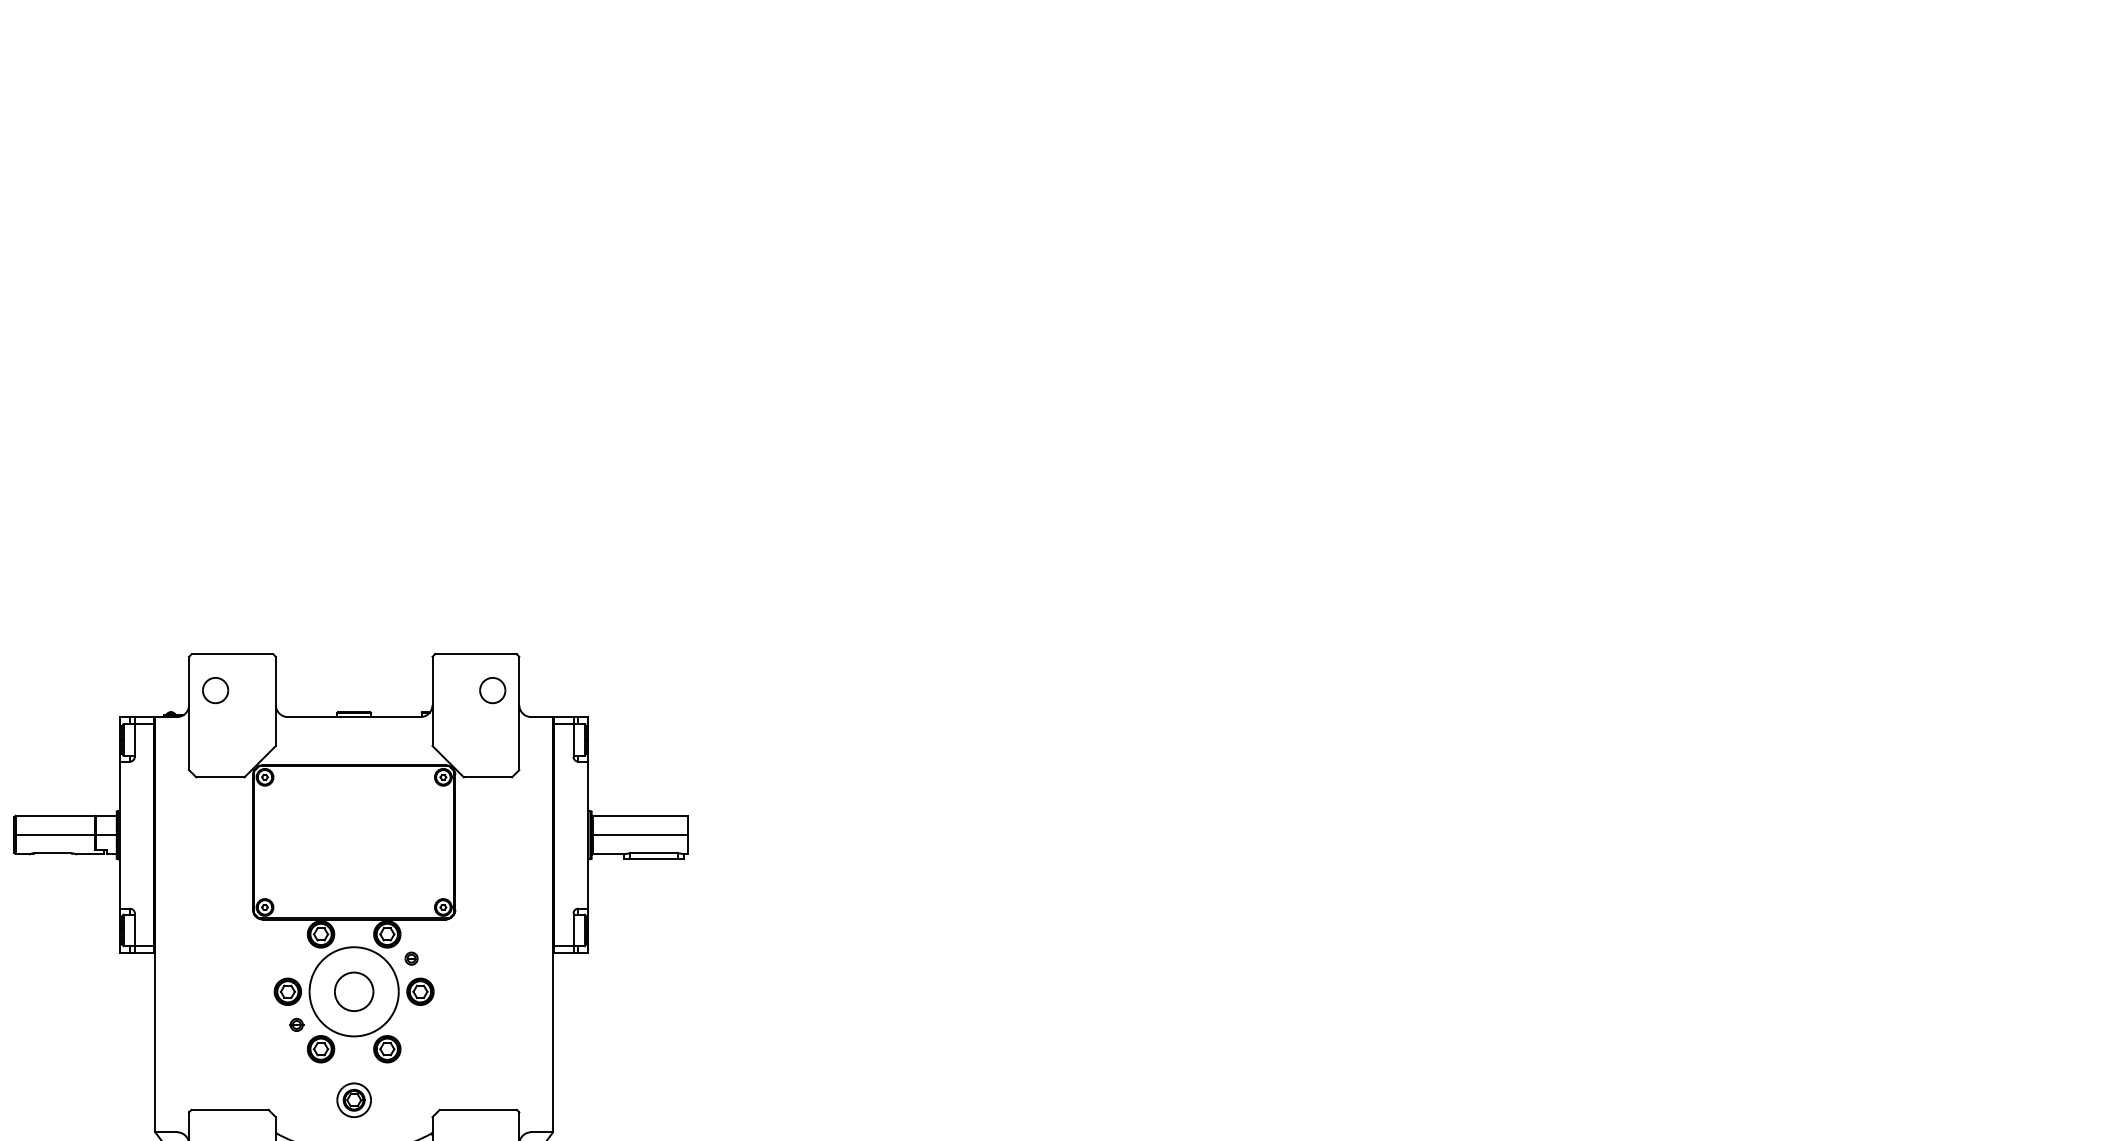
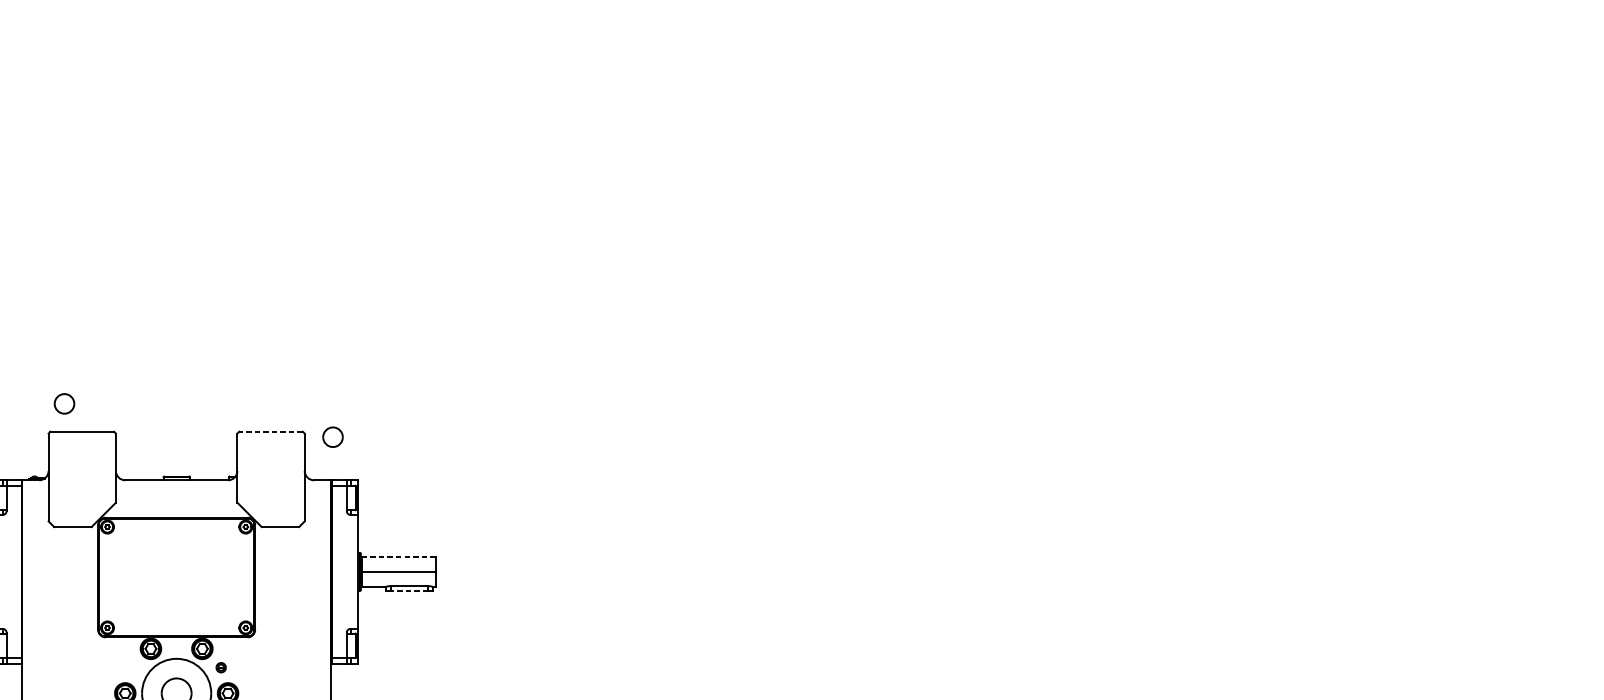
line: (475, 654) -> (270, 431), solid -> dashed
part: (215, 690) -> (64, 403), moved
part: (492, 690) -> (332, 437), moved
line: (640, 815) -> (398, 556), solid -> dashed
line: (653, 859) -> (408, 590), solid -> dashed

